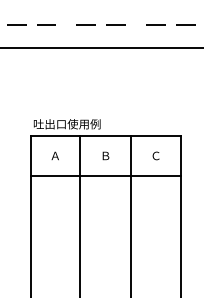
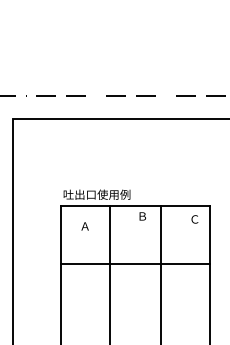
text: (105, 156) -> (142, 216), moved
text: (155, 156) -> (194, 219), moved
line: (105, 176) -> (135, 263), moved

